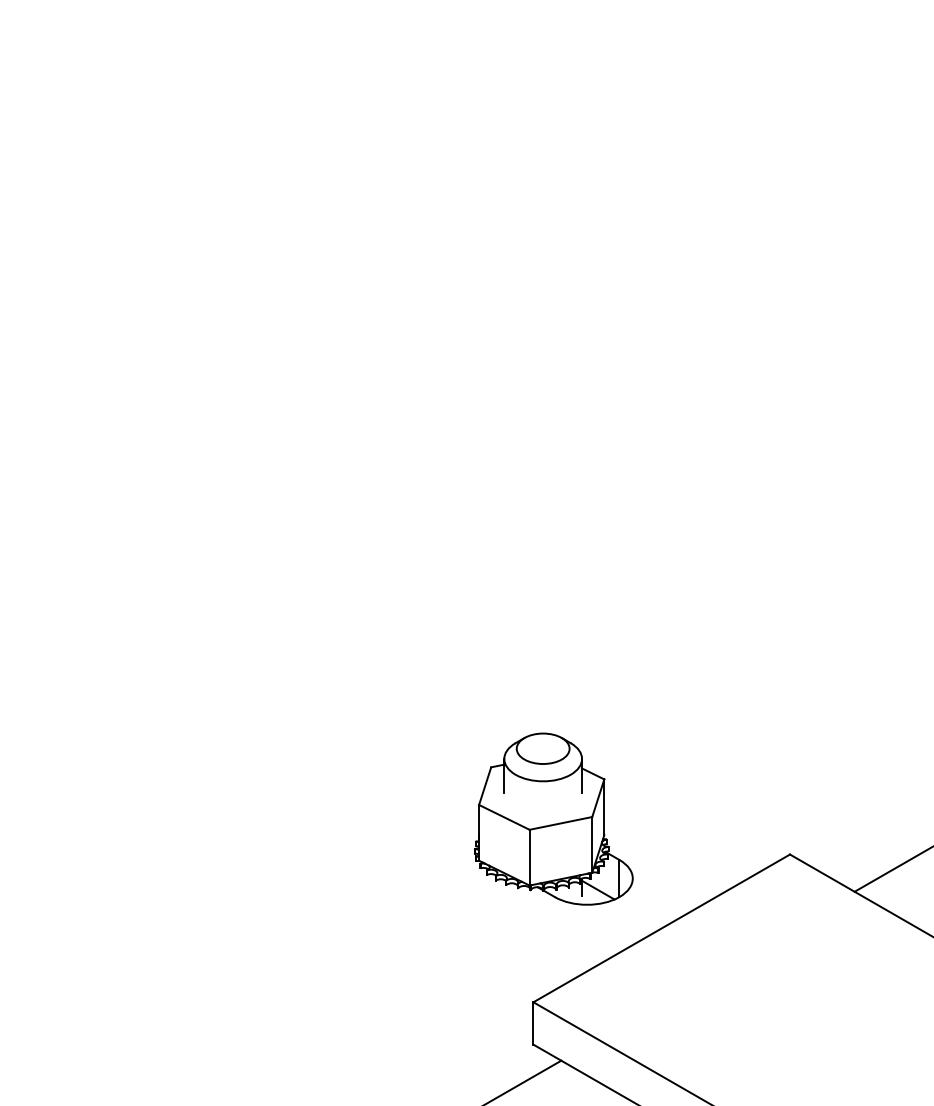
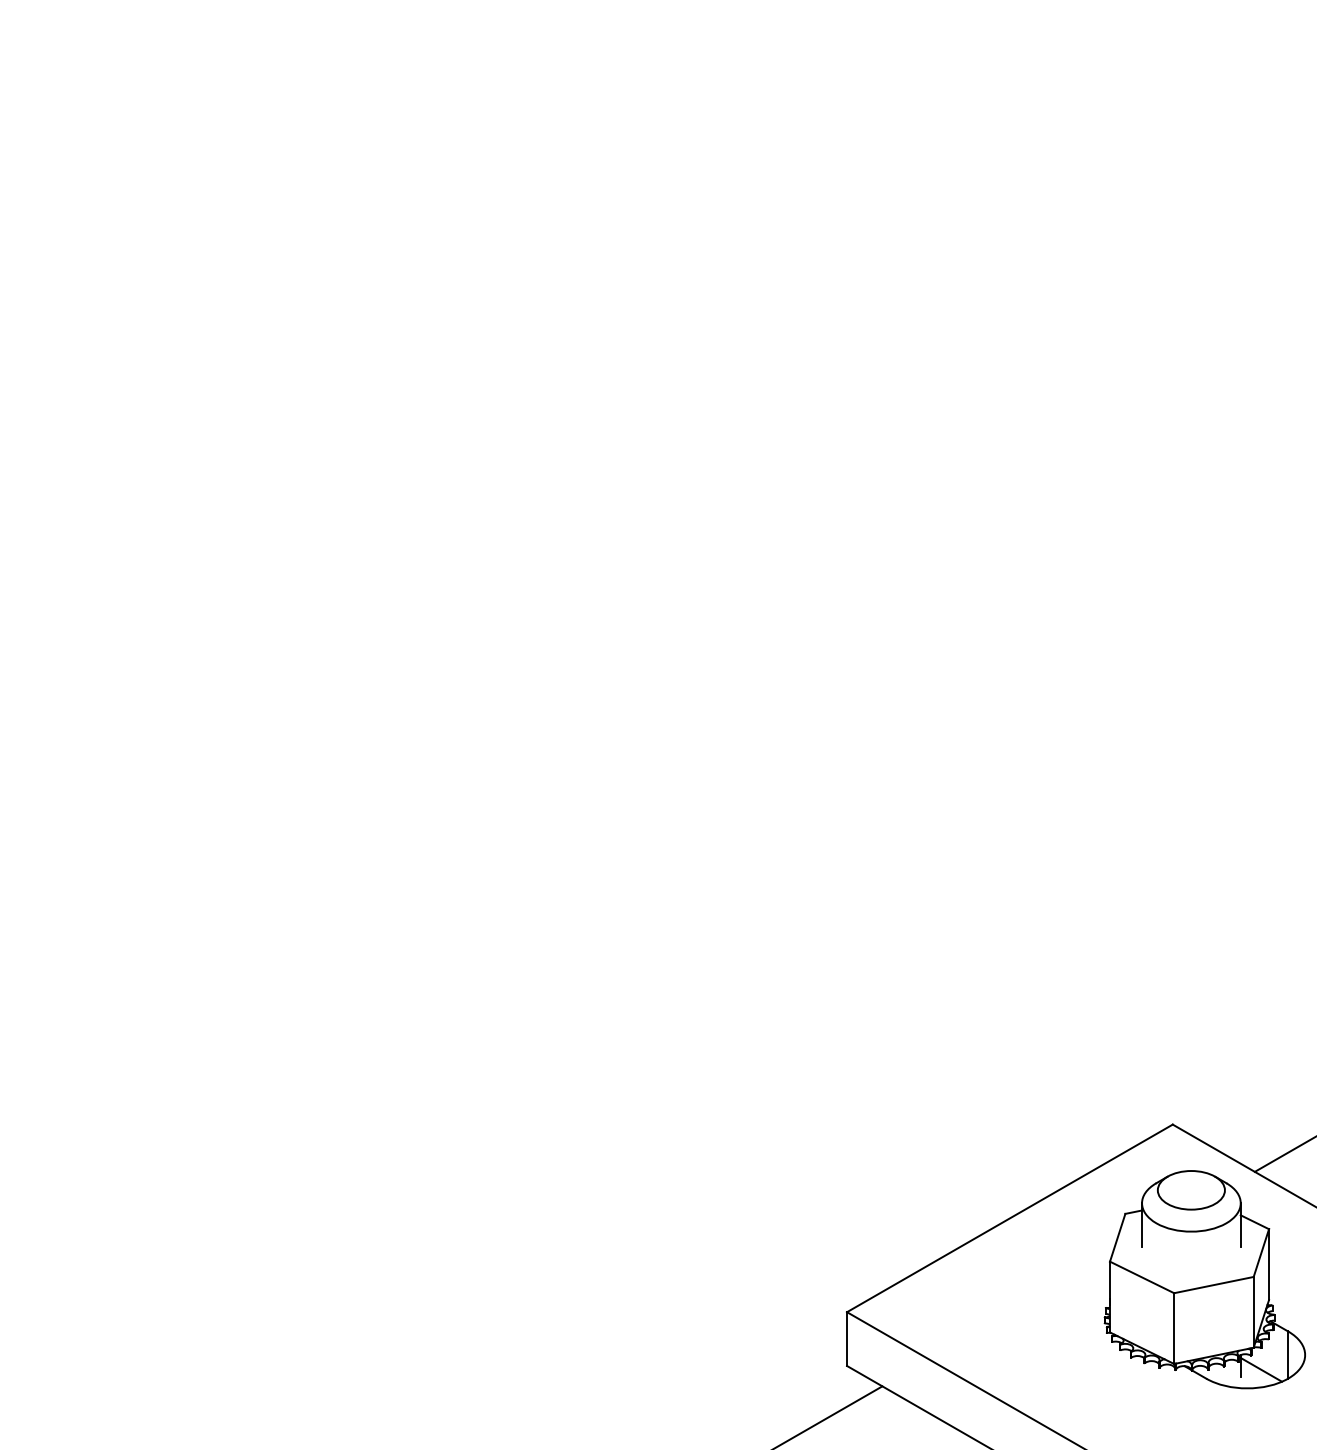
part: (553, 819) -> (1204, 1279), moved

